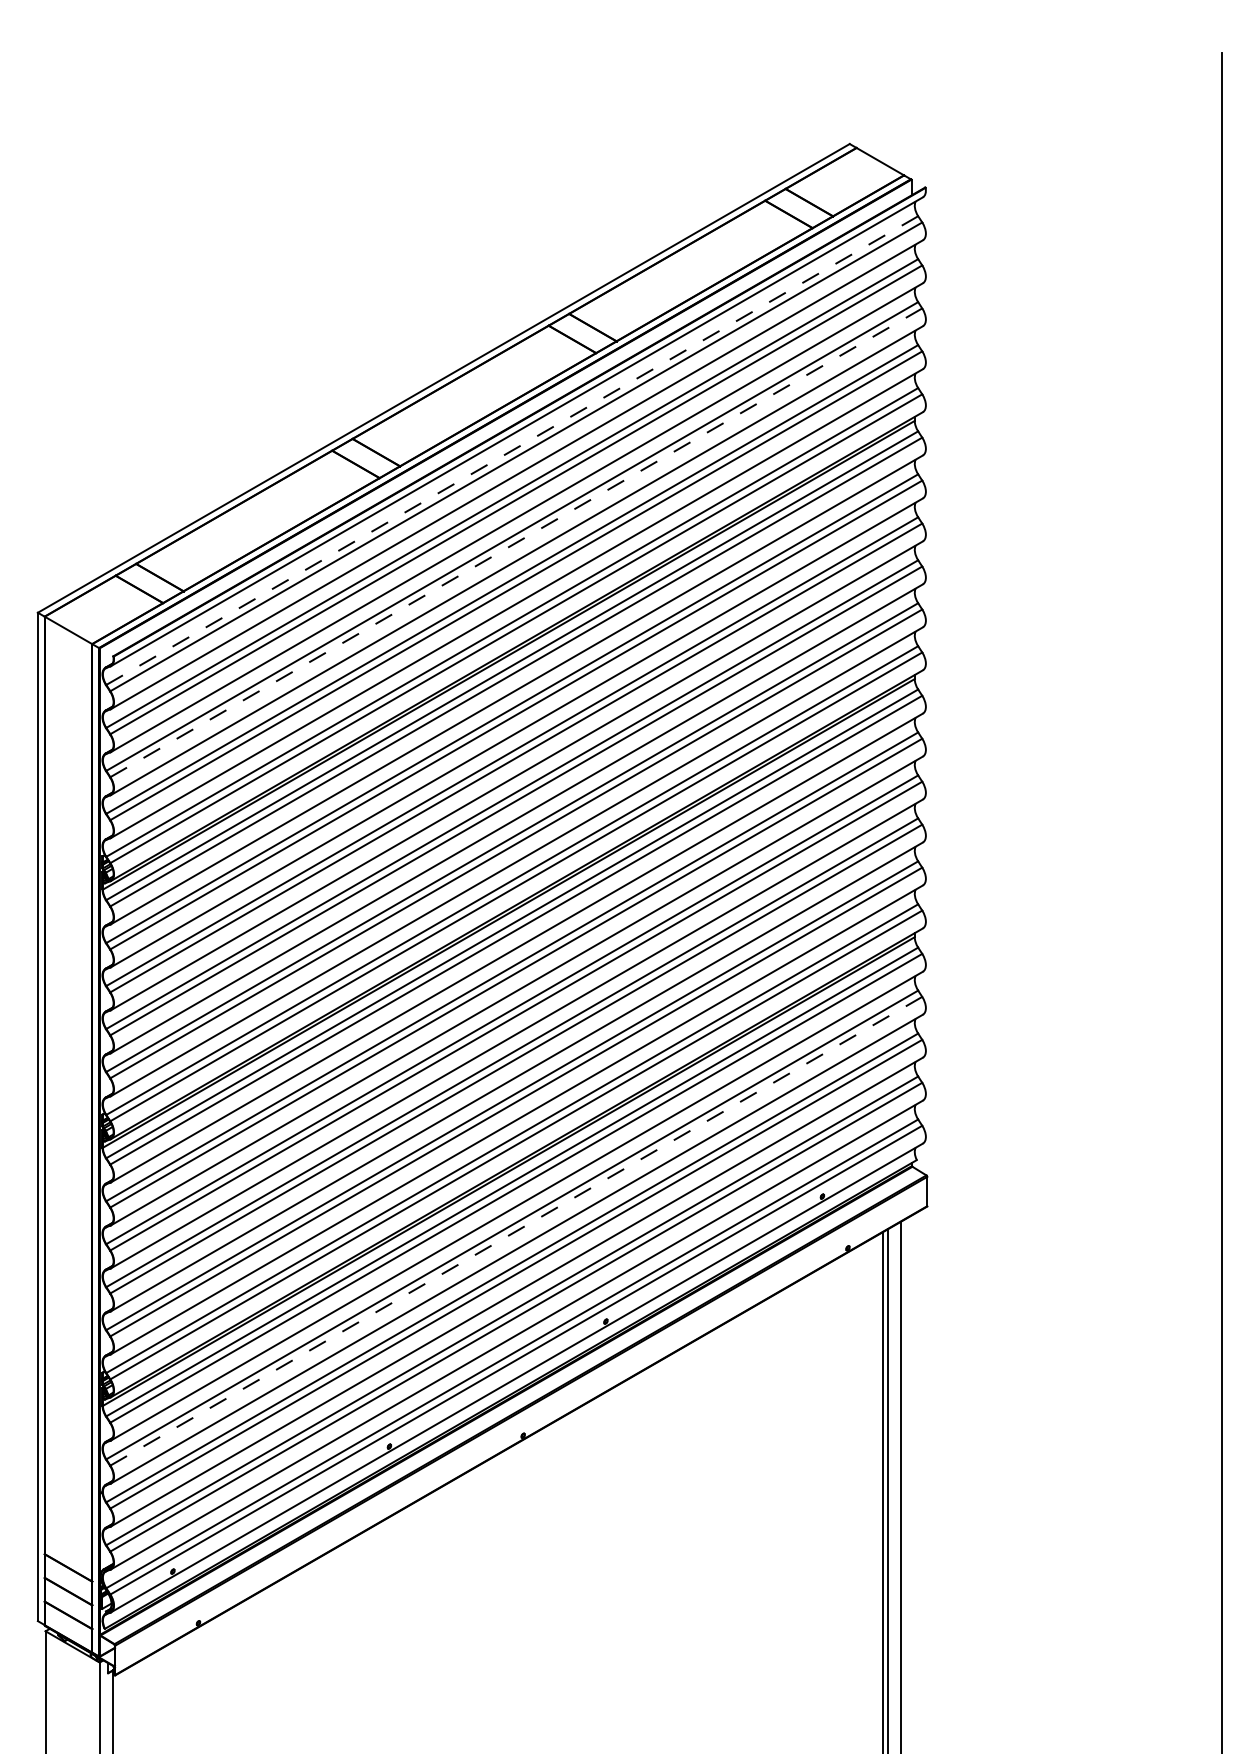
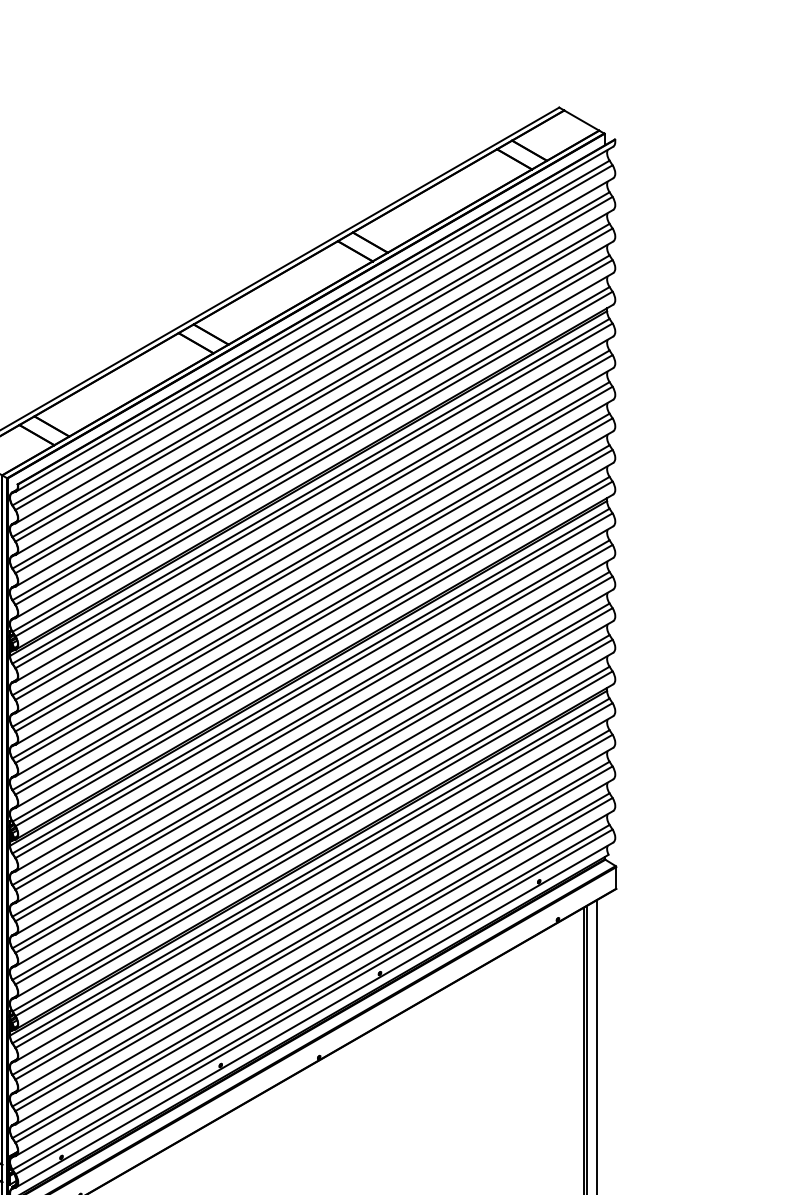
line: (512, 450) -> (311, 332), dashed -> solid
line: (516, 542) -> (314, 400), dashed -> solid
line: (516, 1231) -> (314, 907), dashed -> solid

